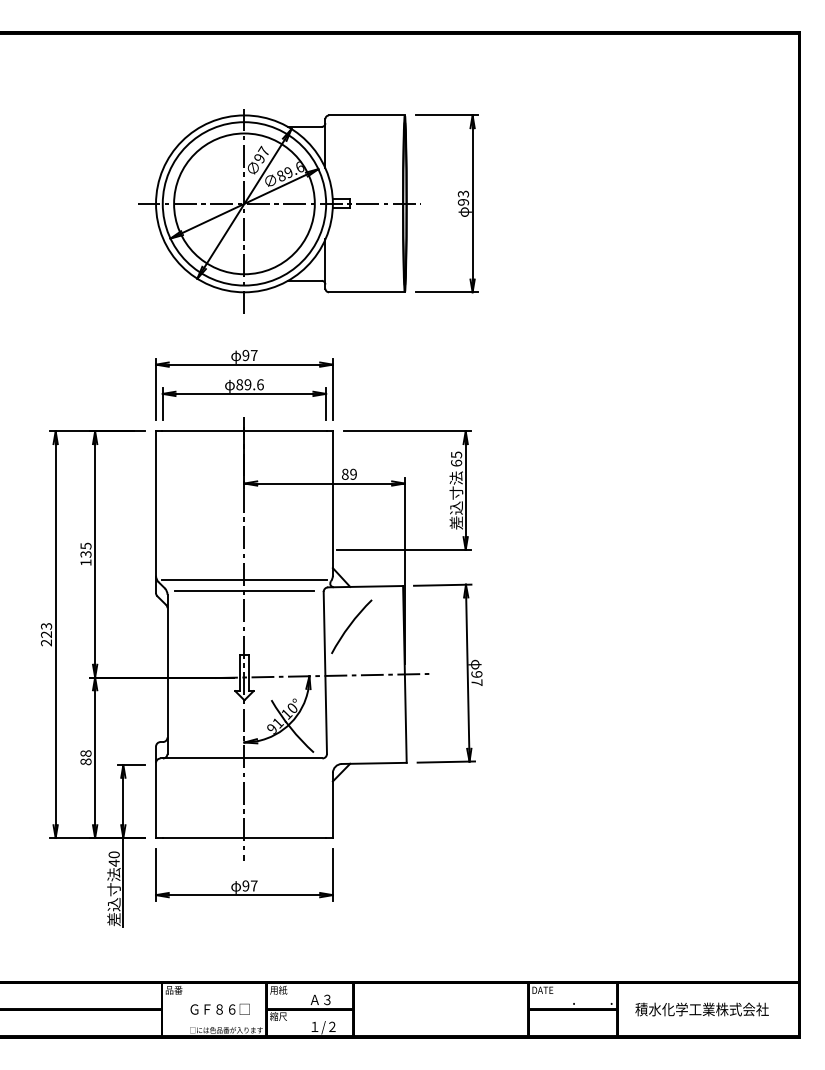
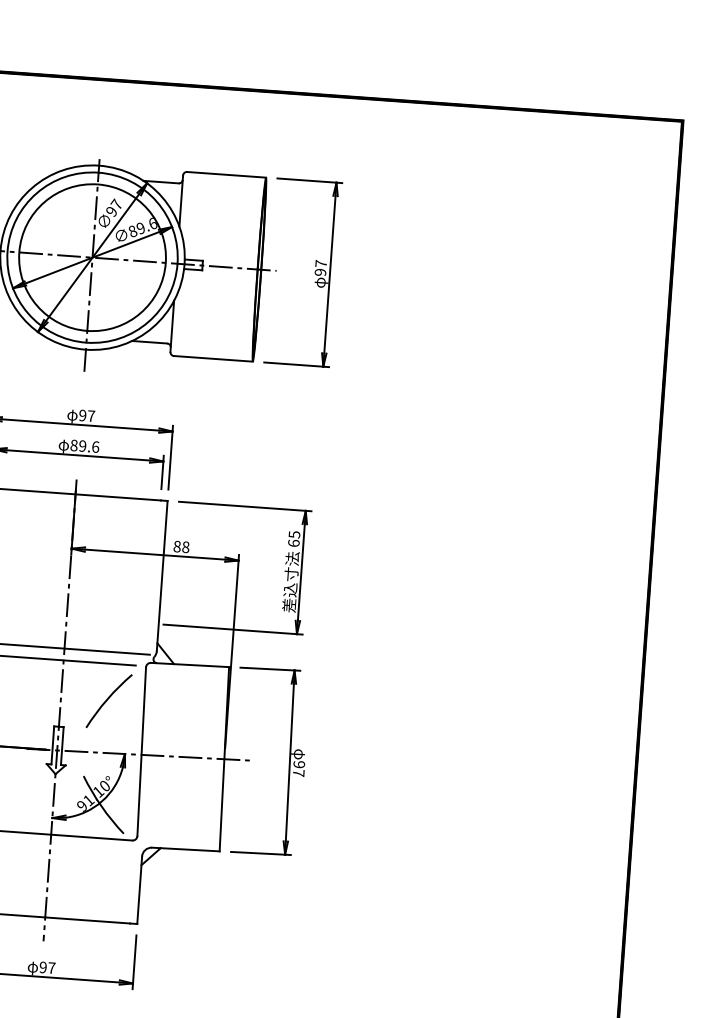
text: (463, 193) -> (321, 263), 93 -> 97
text: (353, 474) -> (185, 547), 89 -> 88
arc: (350, 626) -> (107, 700), moved

